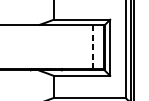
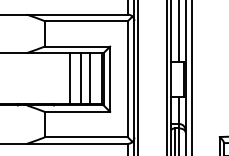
line: (76, 47) -> (70, 78), added
line: (85, 47) -> (81, 78), added
line: (92, 47) -> (89, 78), dashed -> solid

